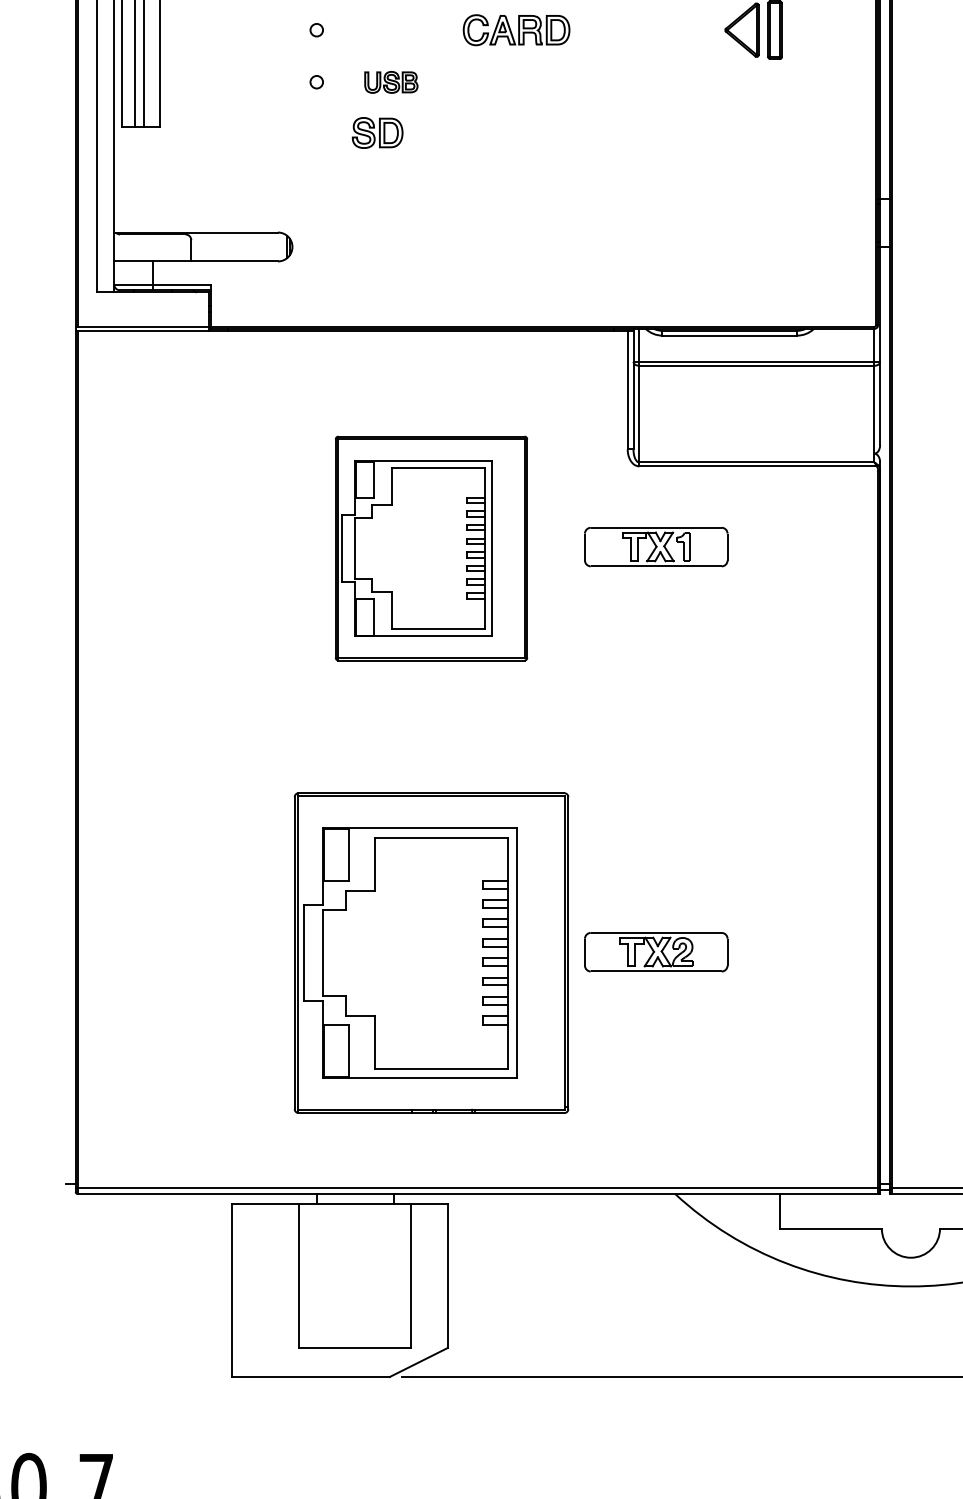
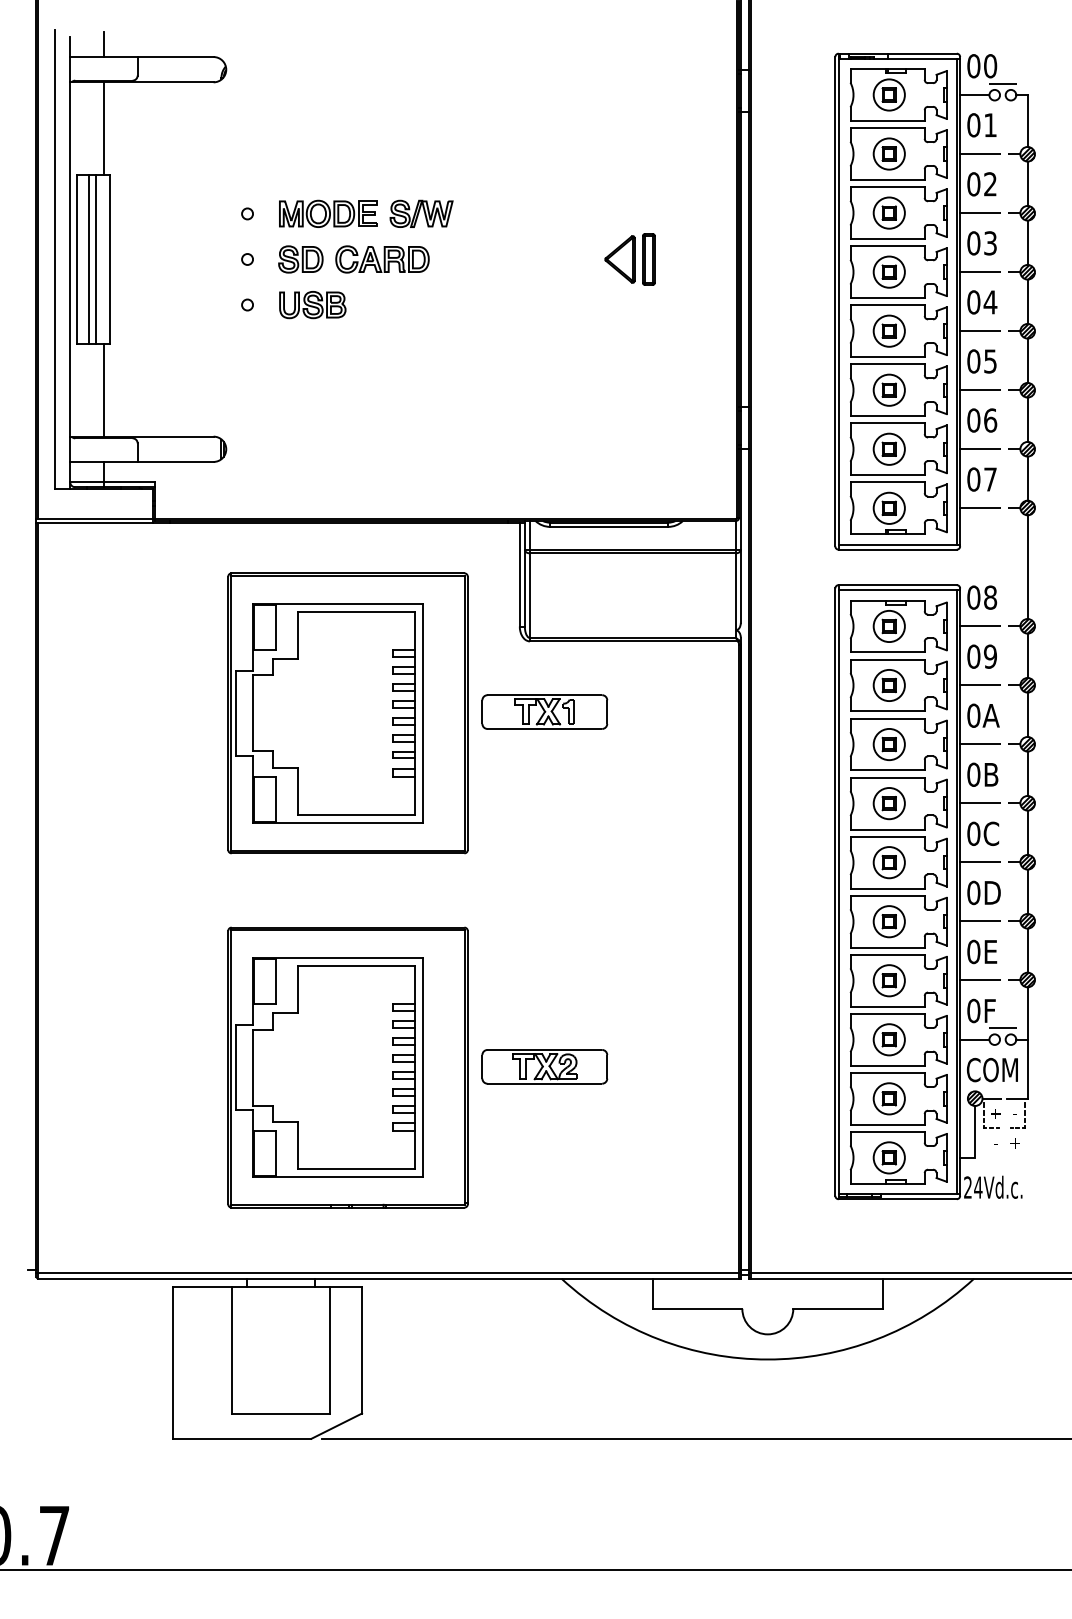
part: (516, 30) -> (382, 259), moved
part: (390, 82) -> (312, 305), size x1.43
part: (377, 133) -> (300, 259), moved
line: (152, 178) -> (103, 389), added
part: (430, 548) -> (347, 713), size x1.43

